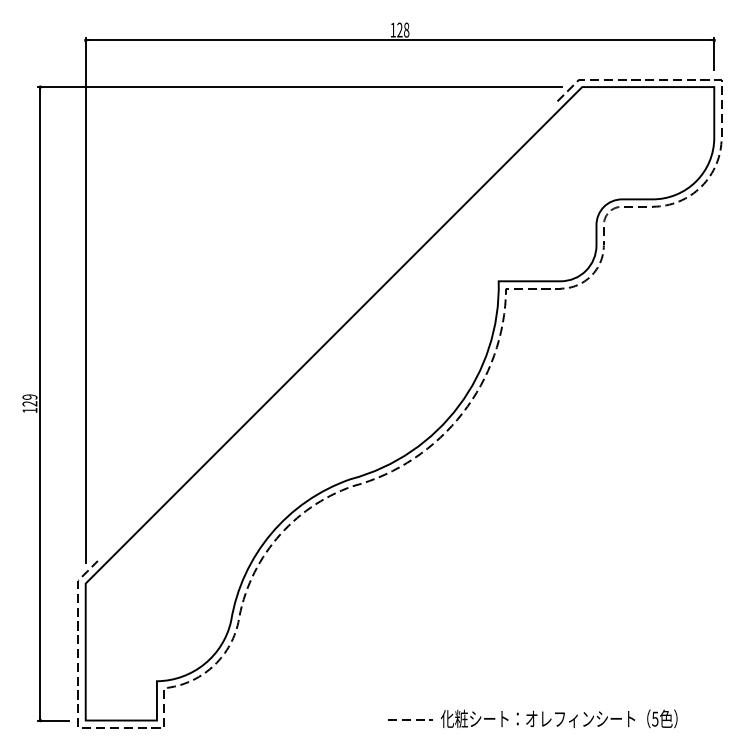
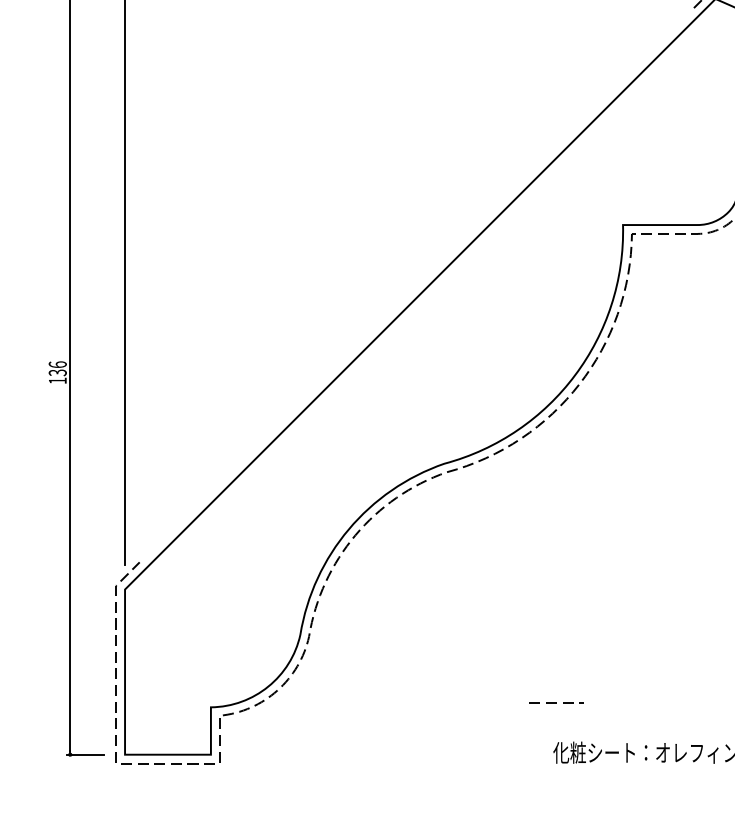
text: (29, 400) -> (57, 368), 129 -> 136
line: (410, 719) -> (556, 702), moved

